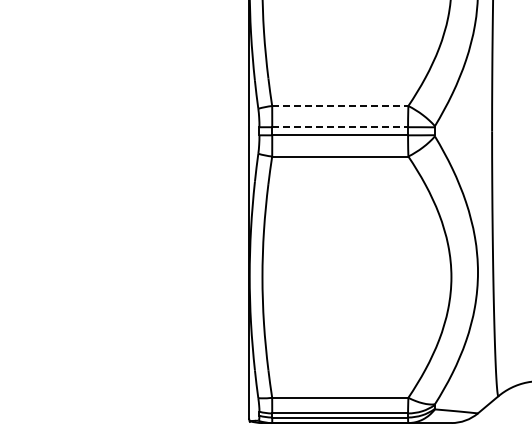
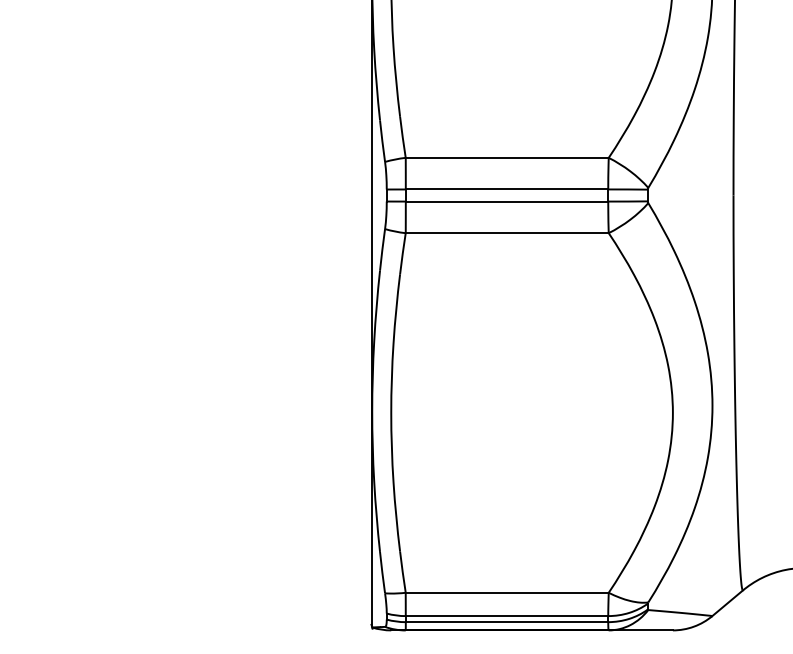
line: (340, 106) -> (507, 158), dashed -> solid
line: (340, 127) -> (507, 189), dashed -> solid

